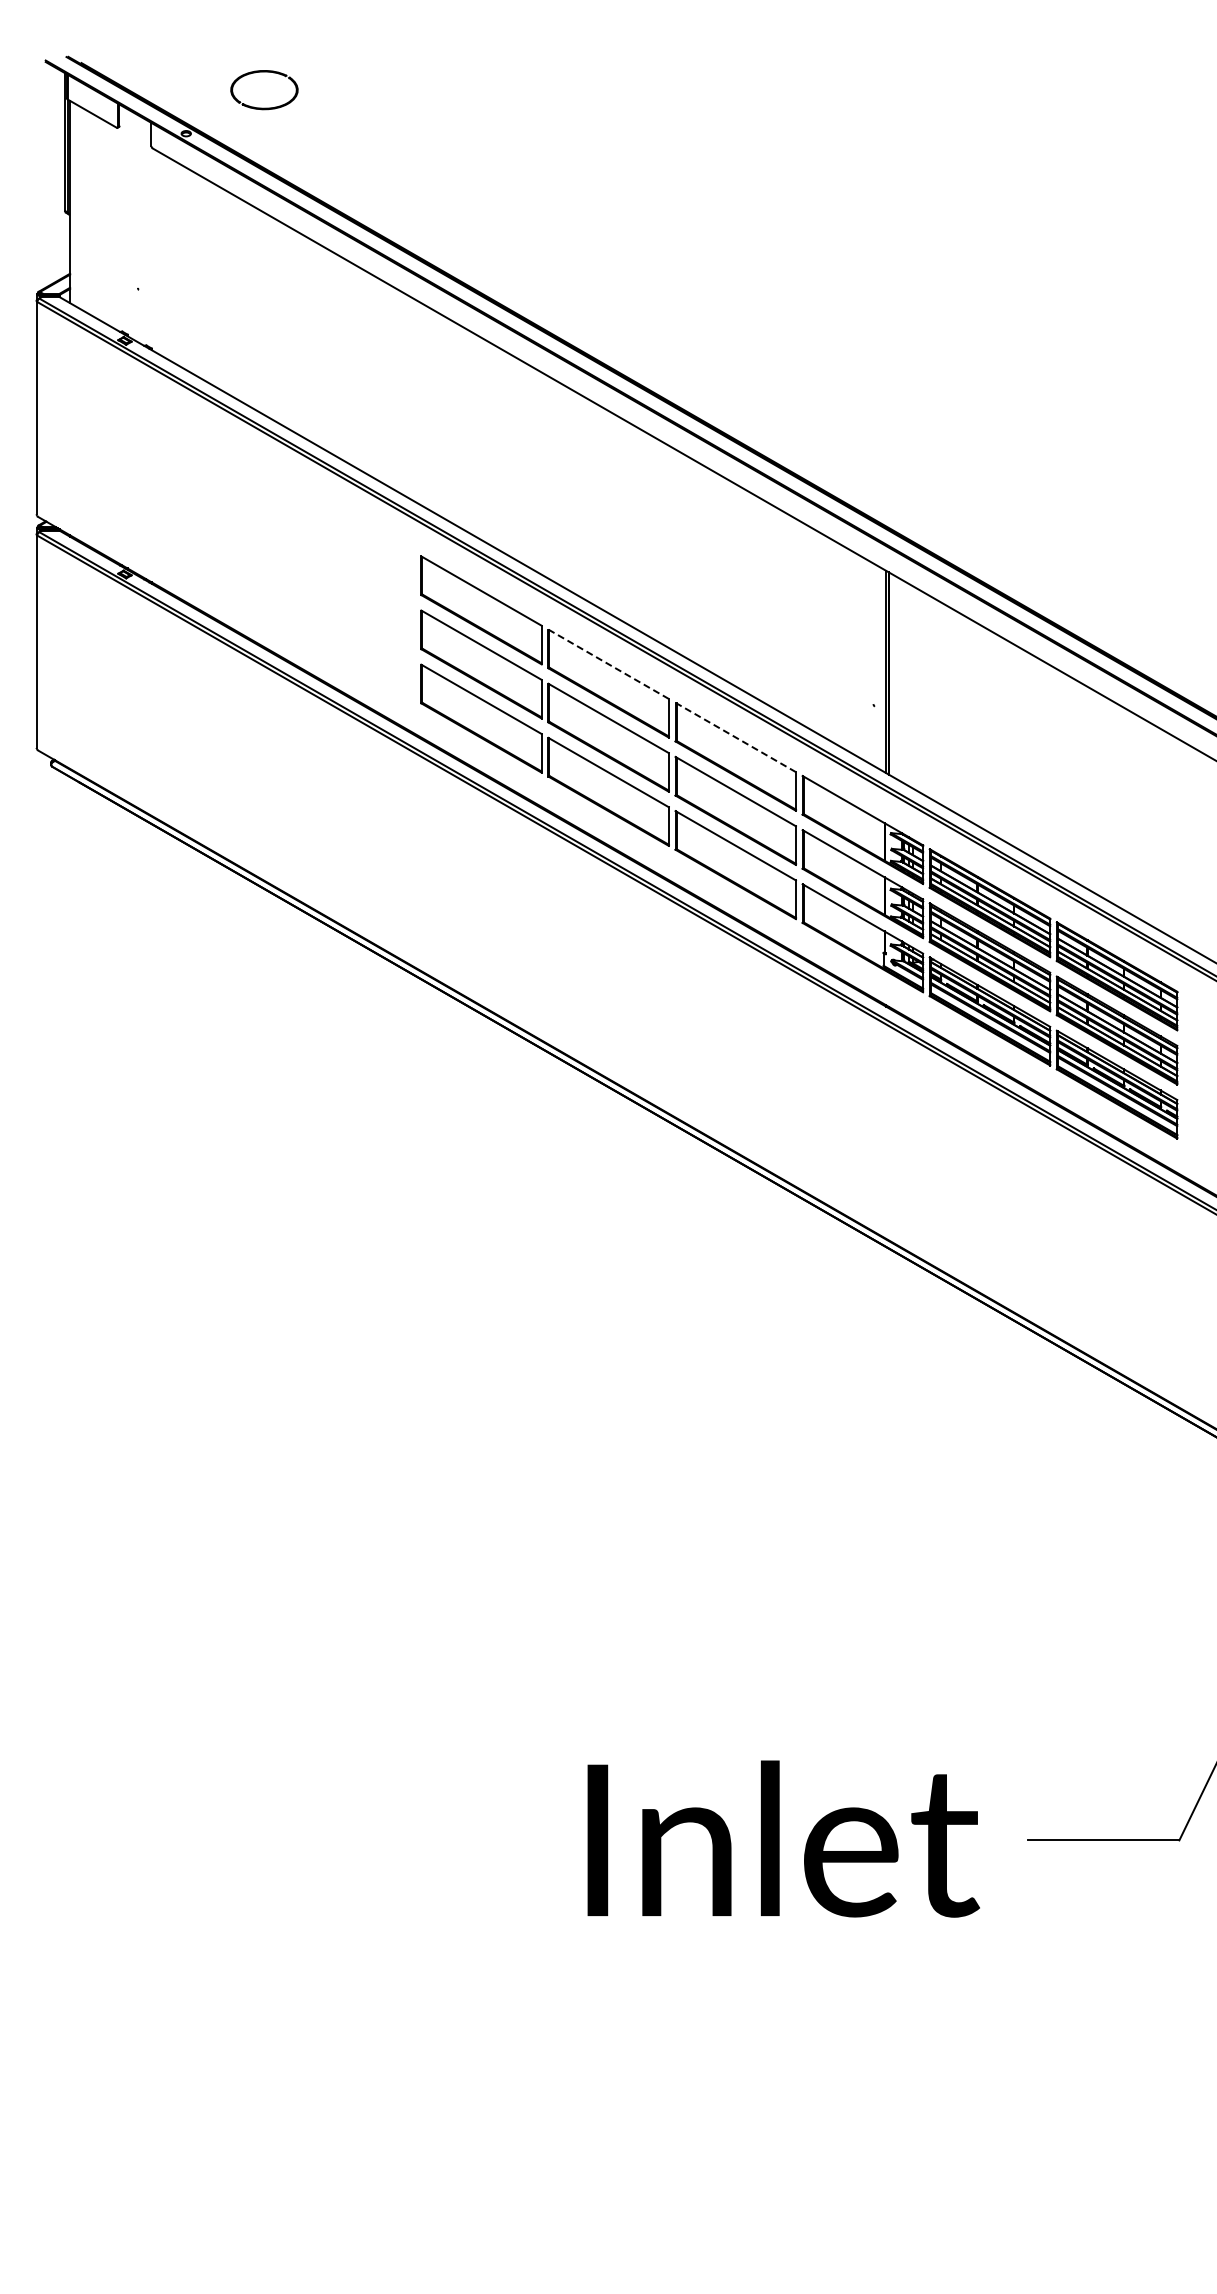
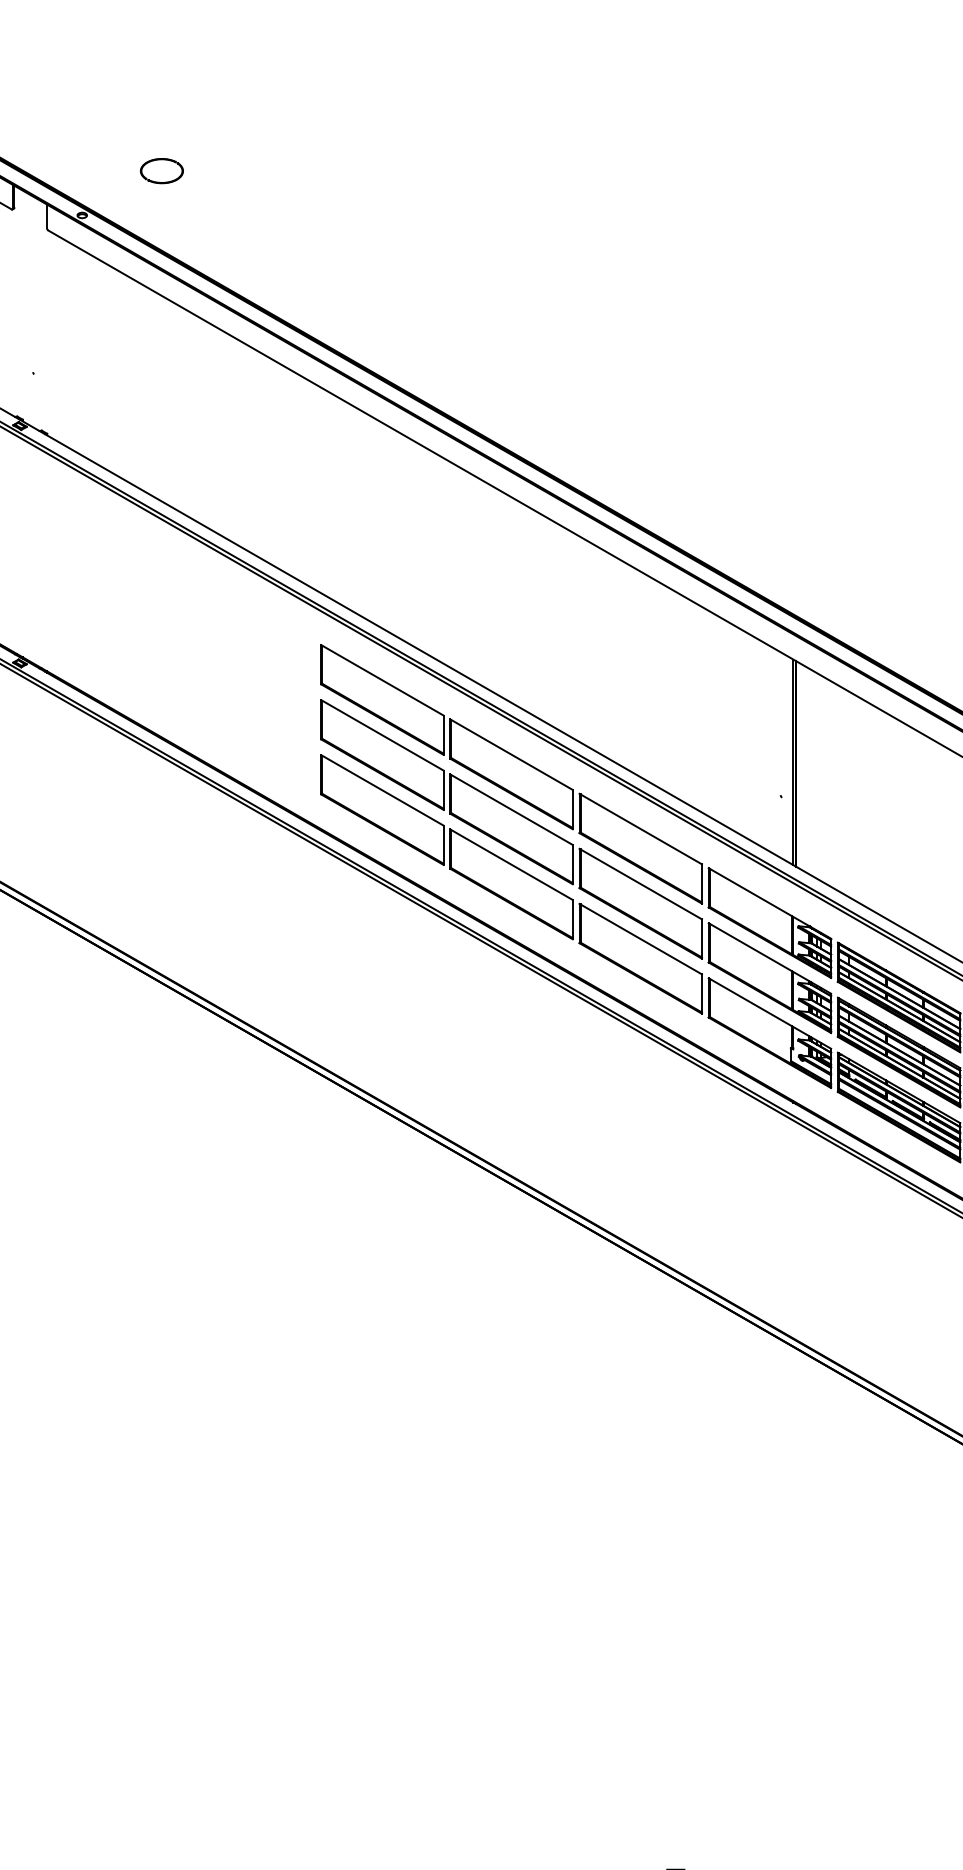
part: (264, 89) -> (161, 170), size x0.62
line: (609, 664) -> (512, 754), dashed -> solid
line: (736, 737) -> (641, 829), dashed -> solid

